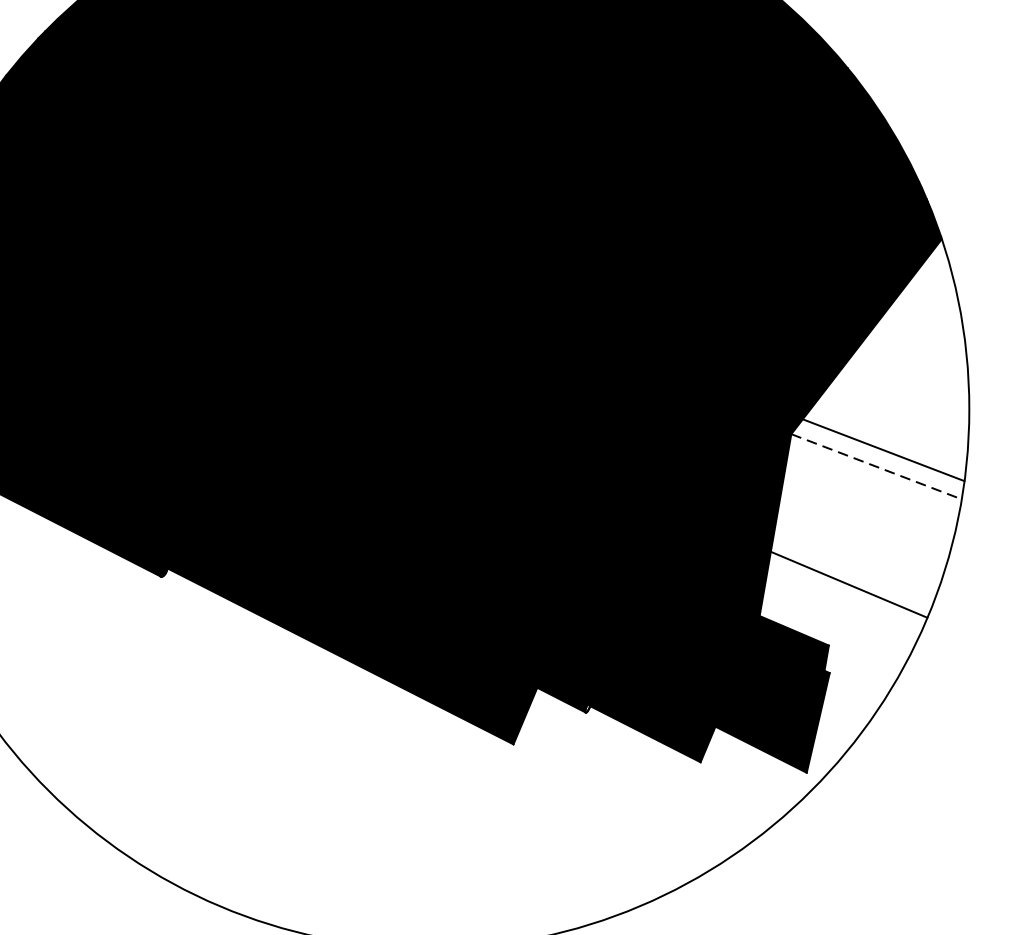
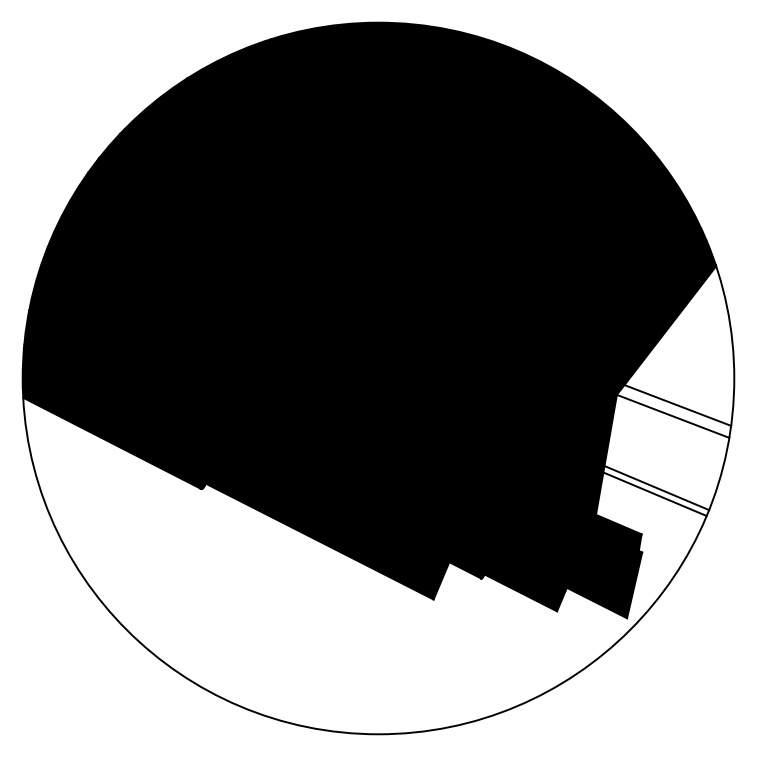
line: (877, 466) -> (673, 416), dashed -> solid
line: (851, 576) -> (656, 488), added

